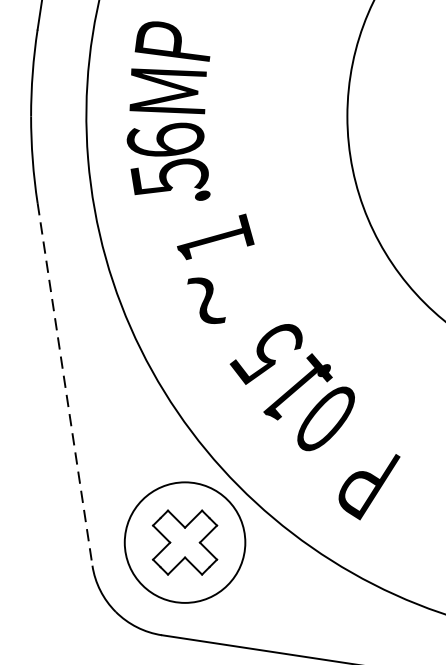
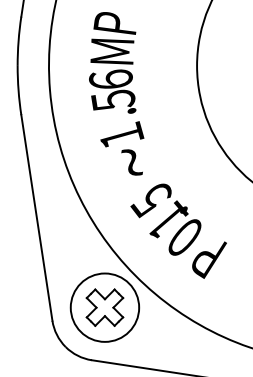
text: (168, 110) -> (112, 62), moved
text: (205, 300) -> (131, 162), moved
line: (64, 383) -> (36, 217), dashed -> solid
text: (369, 485) -> (209, 259), moved

